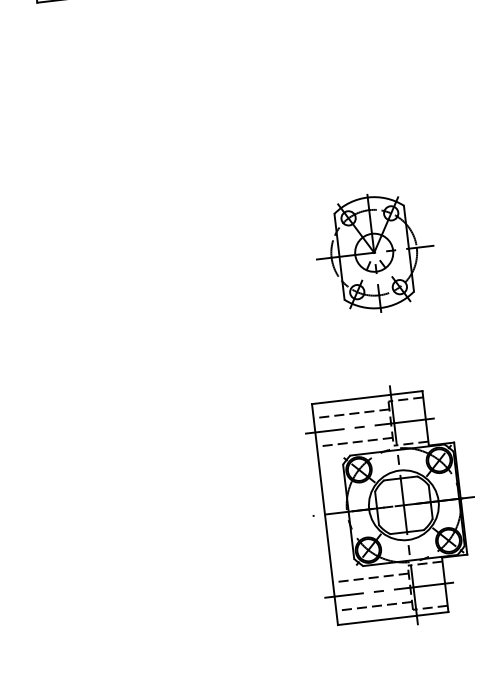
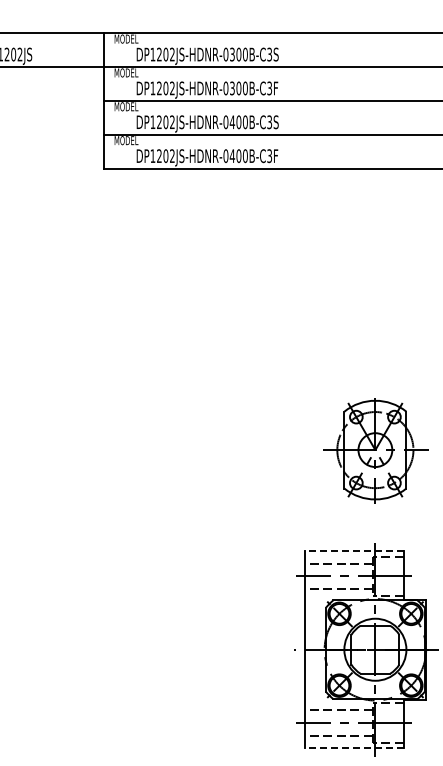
part: (374, 253) -> (375, 450), moved
line: (366, 398) -> (353, 551), solid -> dashed
line: (392, 618) -> (353, 748), solid -> dashed

